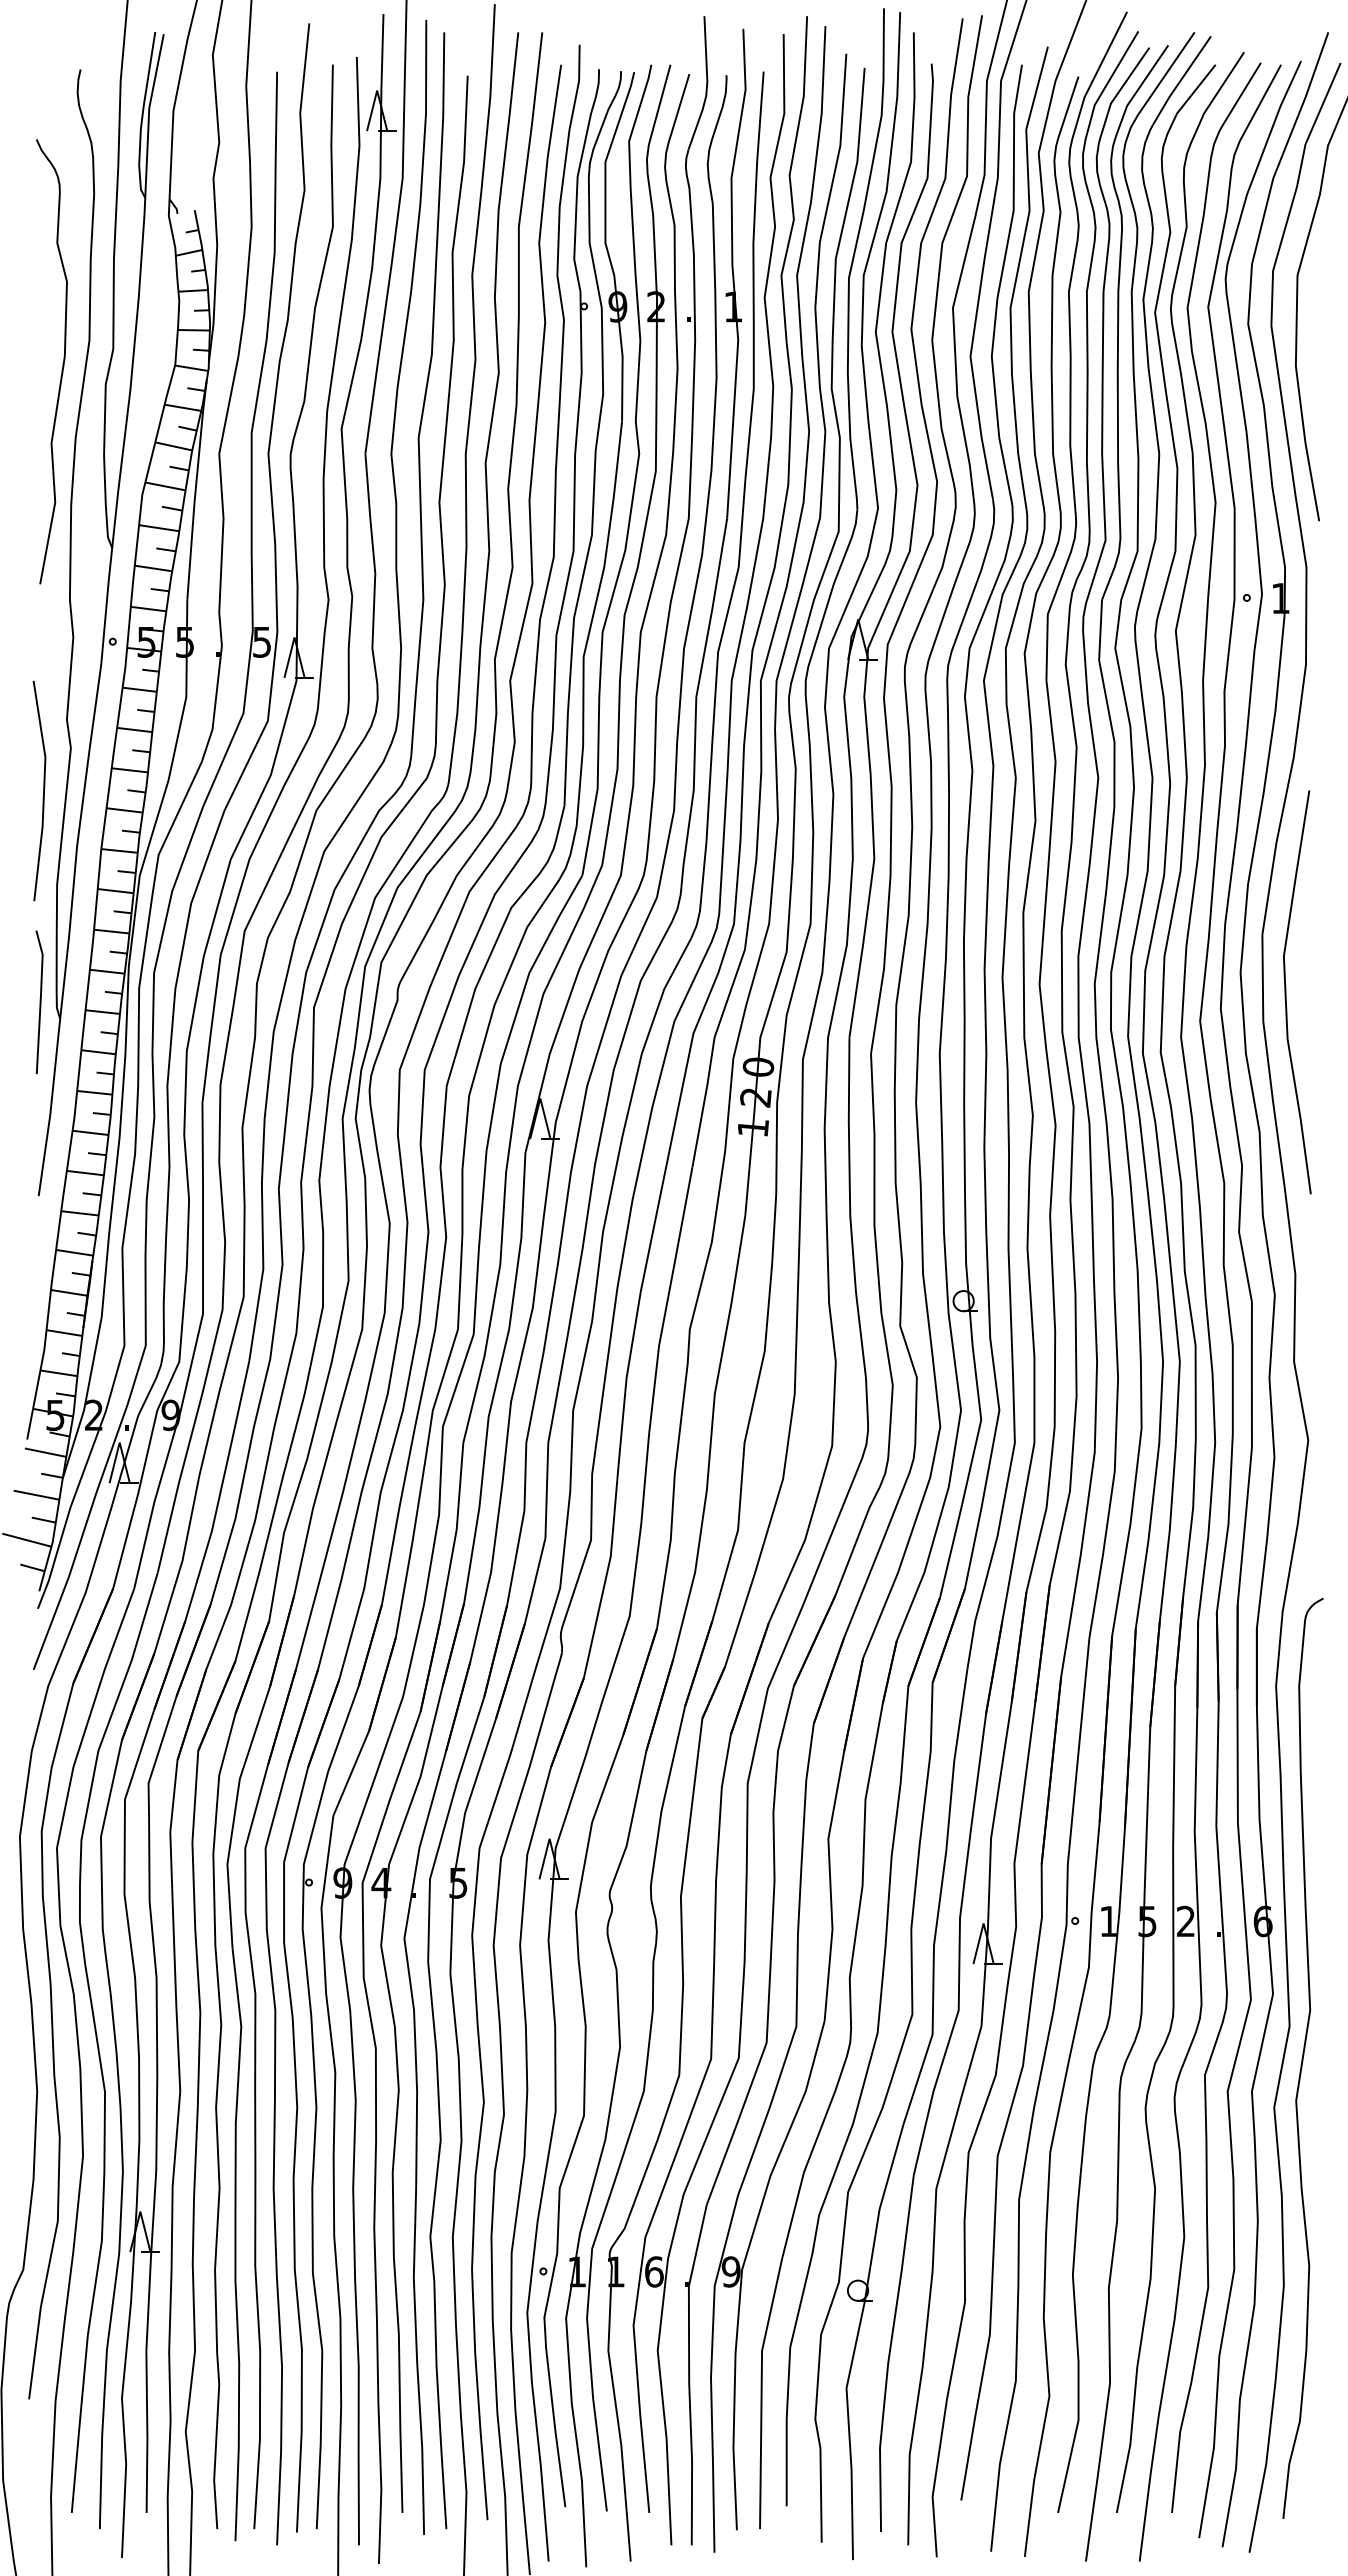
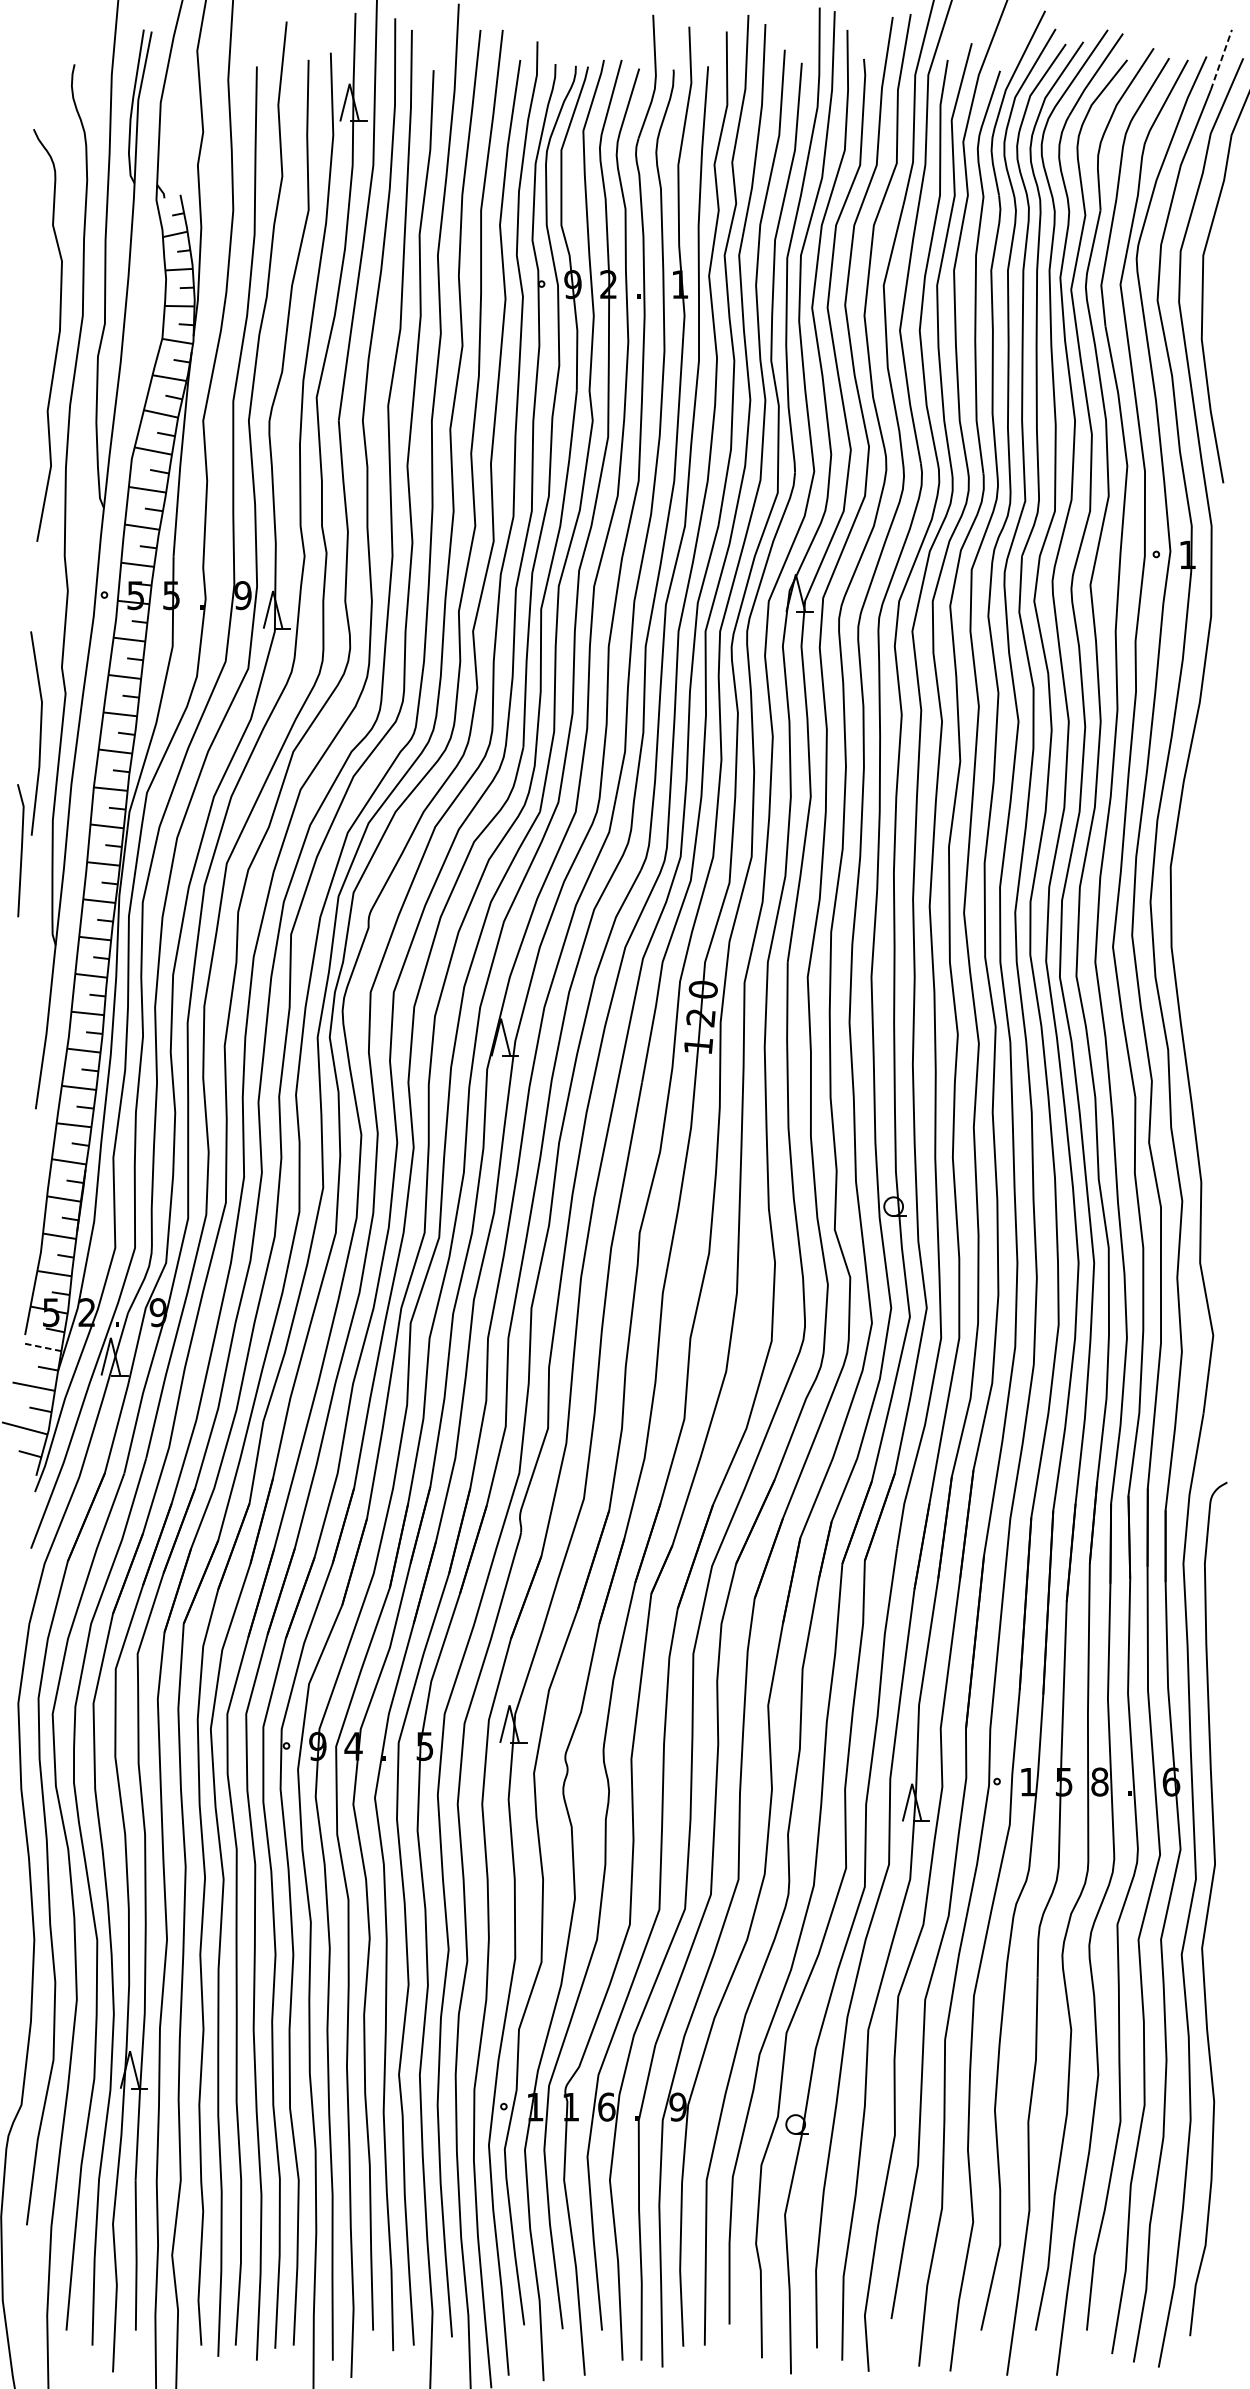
line: (1317, 64) -> (1221, 59), solid -> dashed
text: (262, 641) -> (243, 594), 5 -> 9
curve: (1286, 992) -> (1193, 920), removed
line: (39, 1001) -> (20, 849), moved
line: (45, 1452) -> (42, 1347), solid -> dashed
text: (1185, 1921) -> (1099, 1782), 2 -> 8

